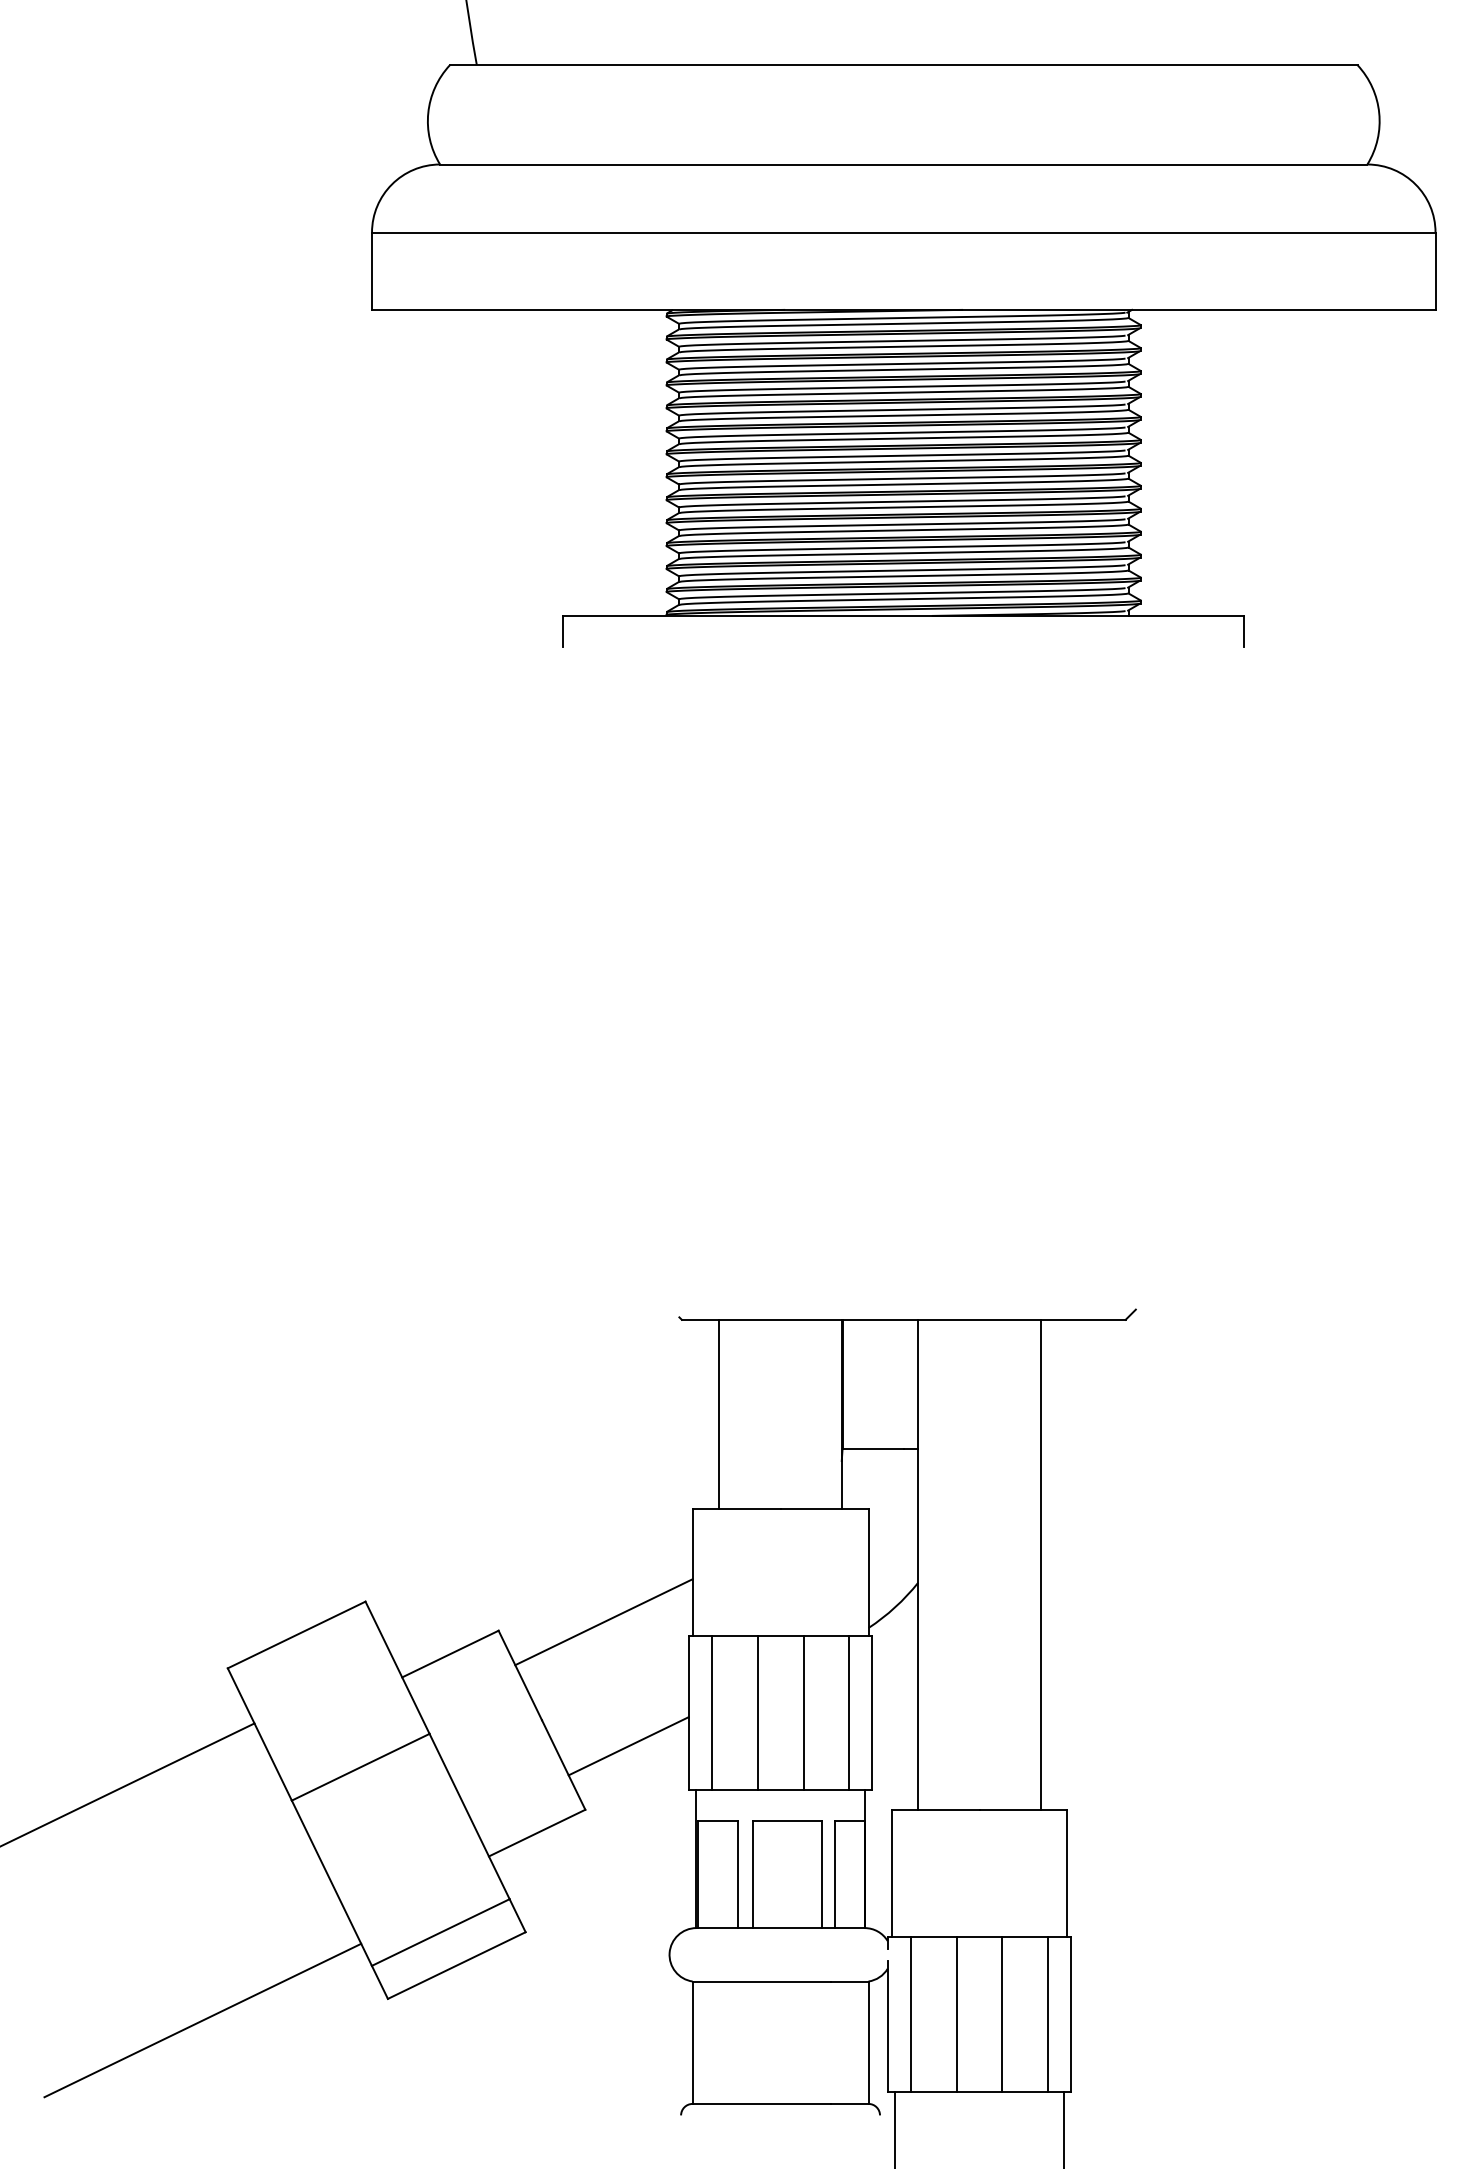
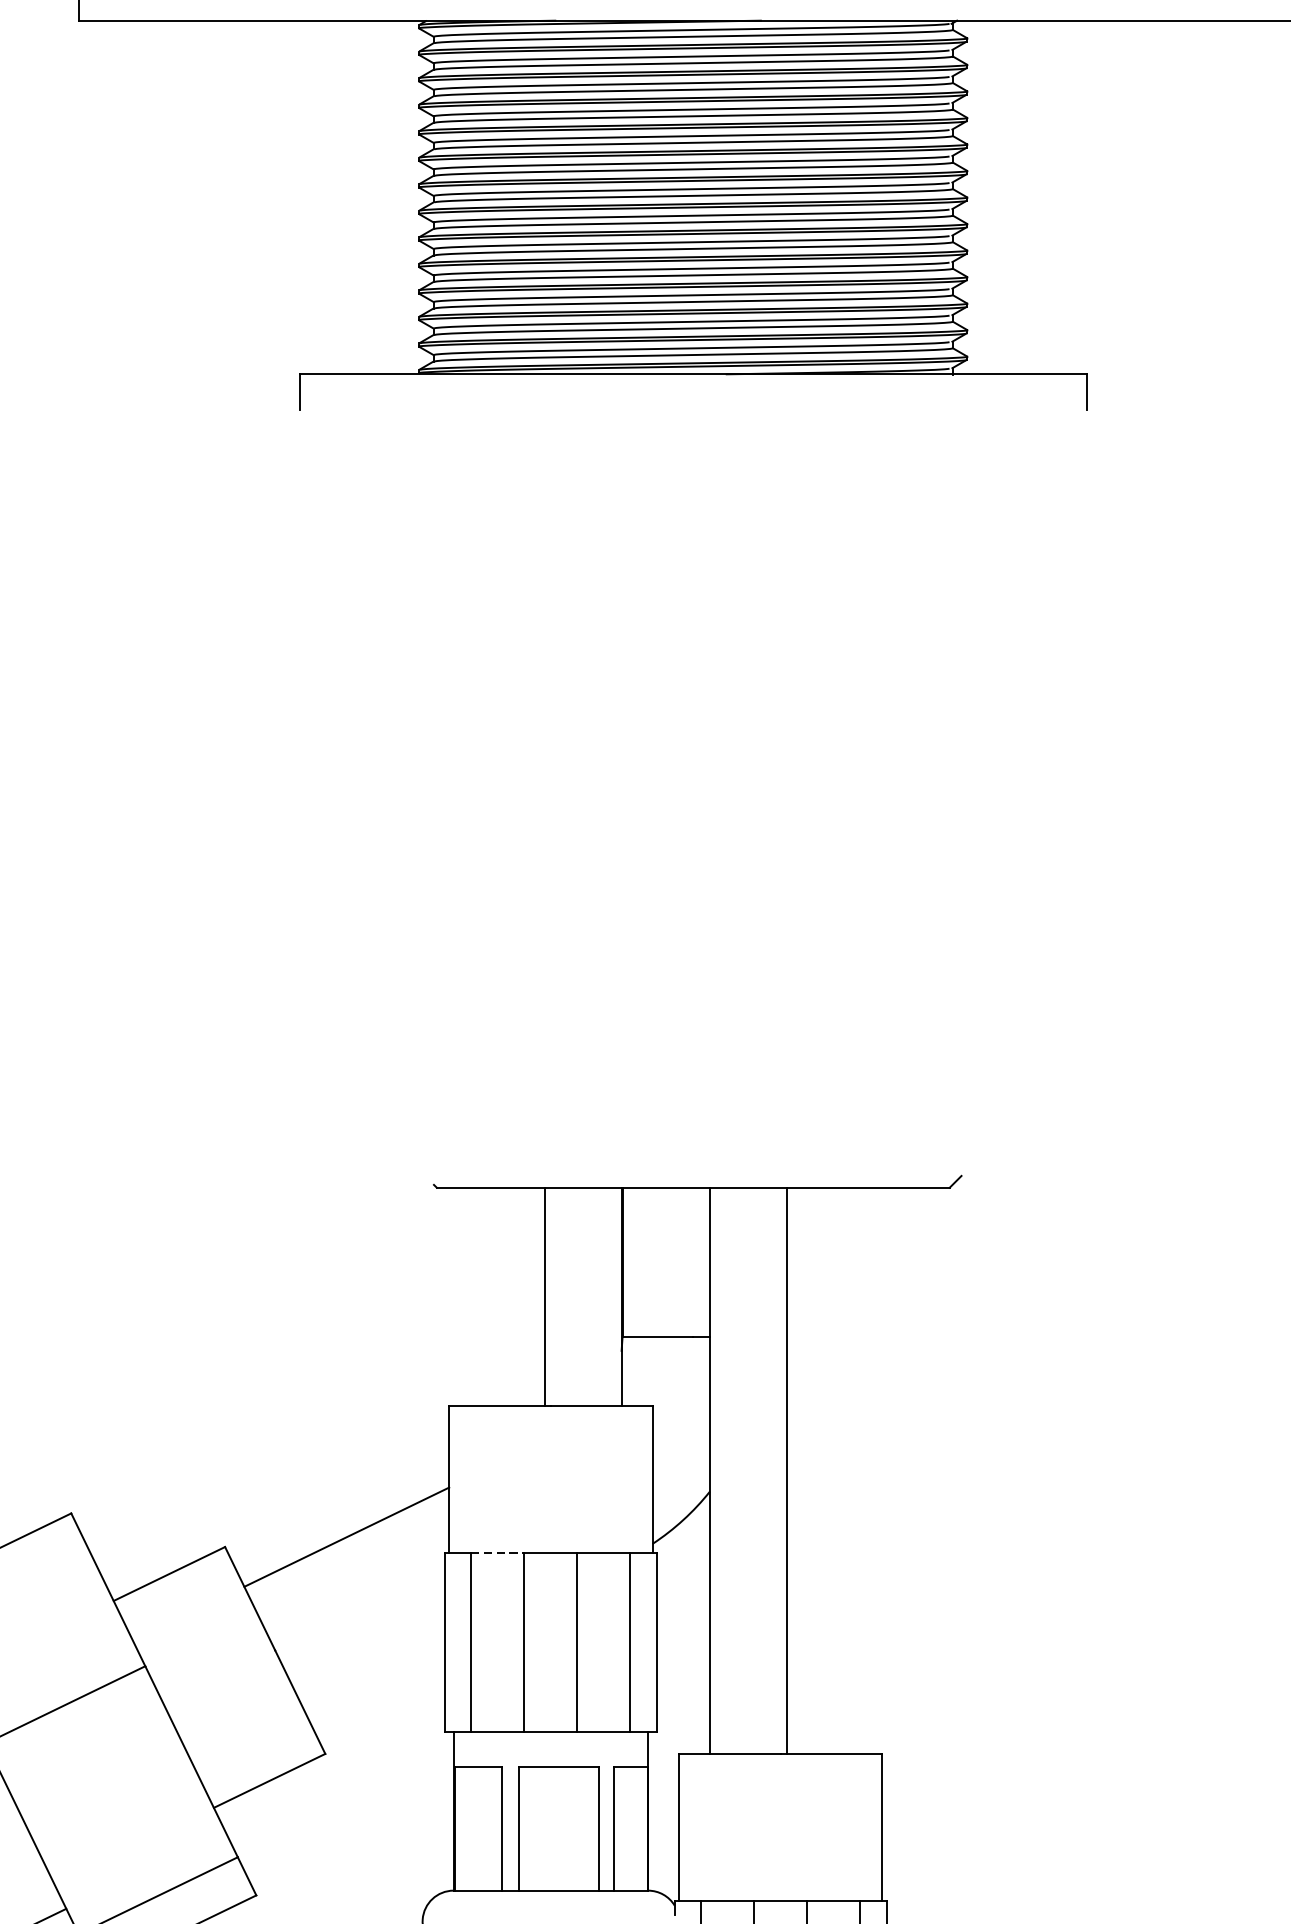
line: (719, 1413) -> (545, 1296), moved
line: (1040, 1564) -> (786, 1470), moved
line: (734, 1635) -> (497, 1552), solid -> dashed
line: (628, 1746) -> (375, 1680), removed

